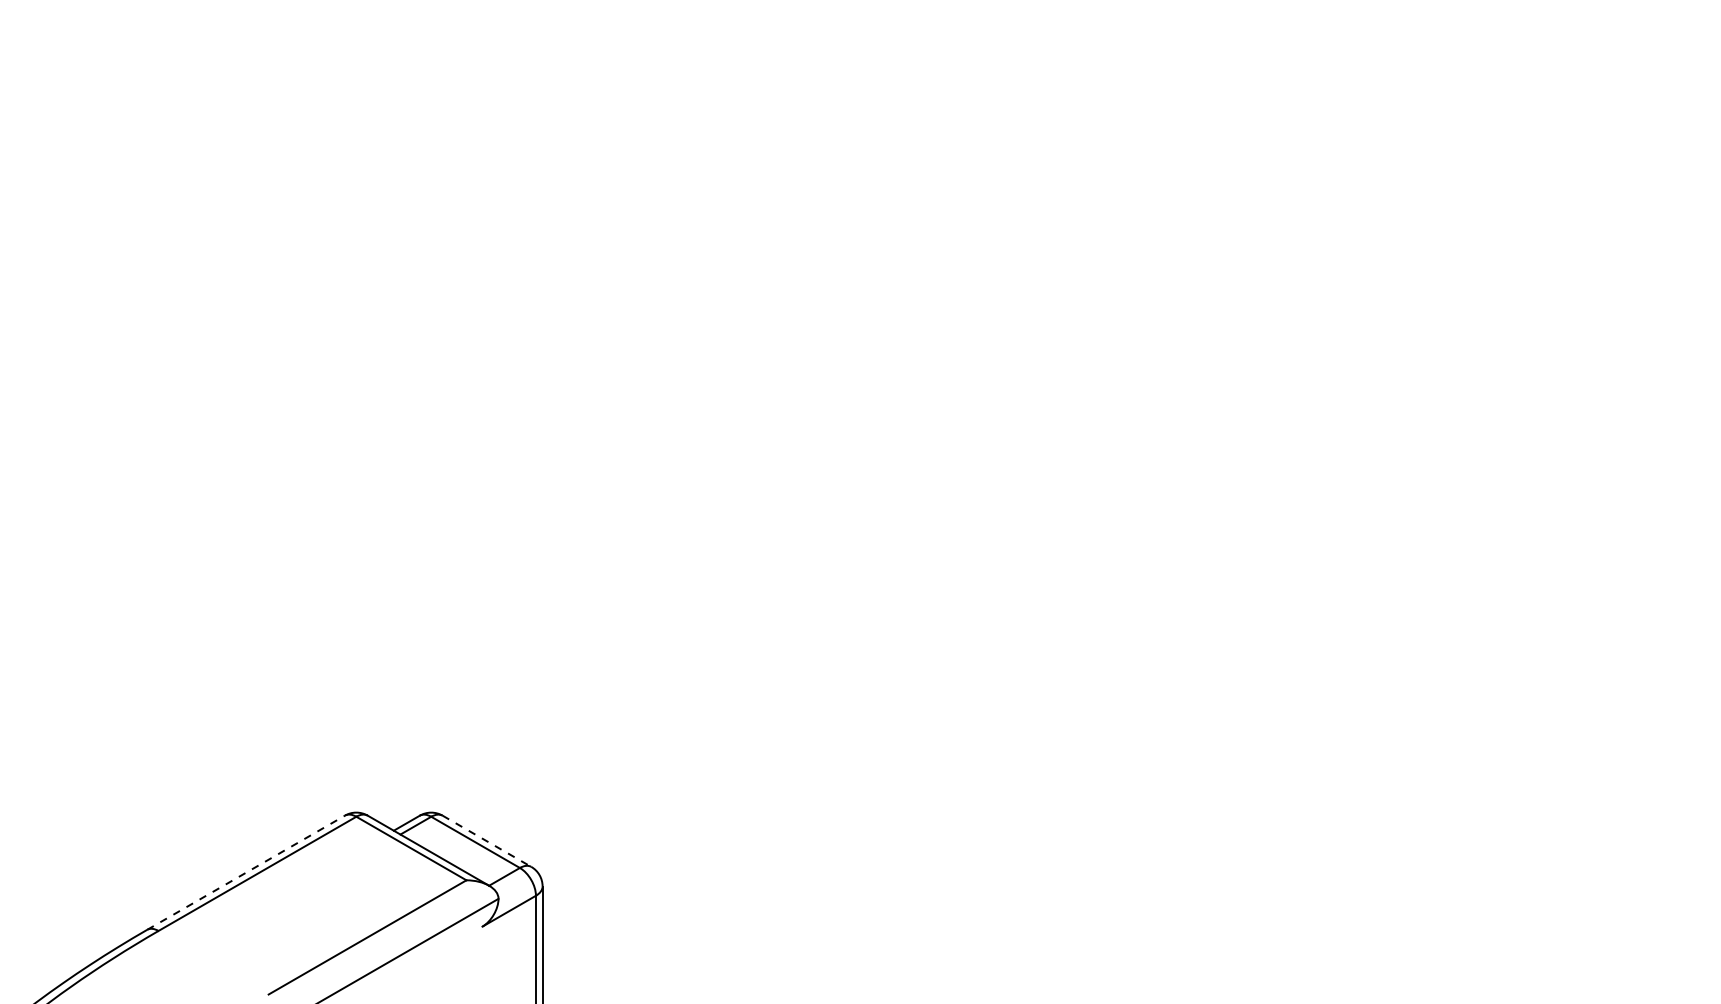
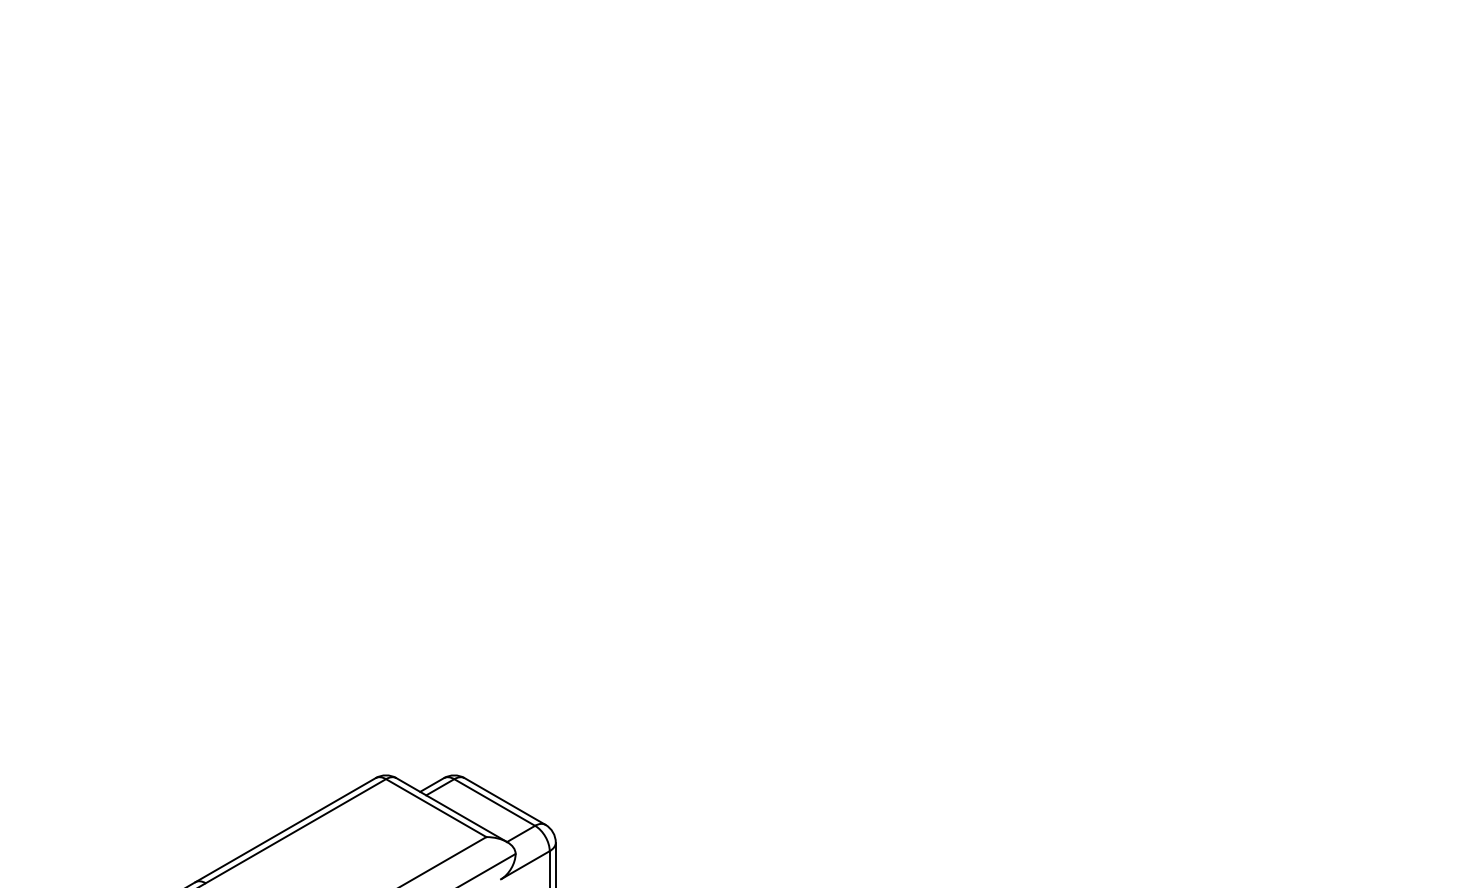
line: (487, 841) -> (505, 801), dashed -> solid
line: (246, 872) -> (285, 829), dashed -> solid

